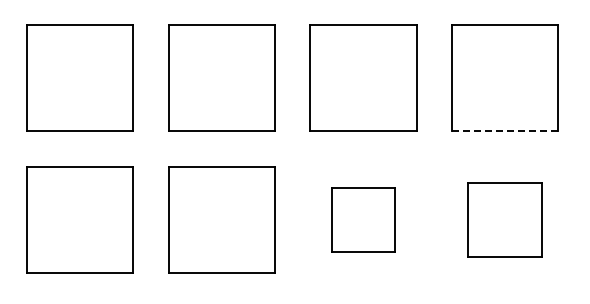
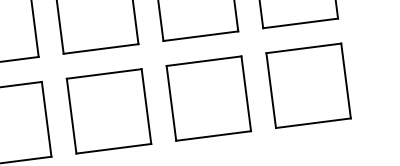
line: (504, 131) -> (300, 23), dashed -> solid
part: (363, 219) -> (208, 98), size x1.67
part: (504, 219) -> (308, 85), size x1.43

